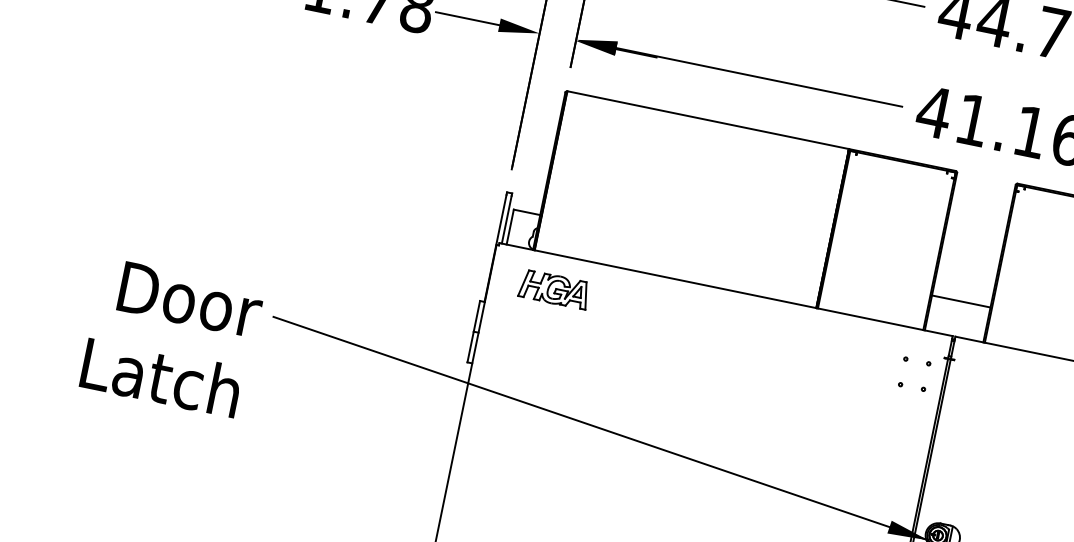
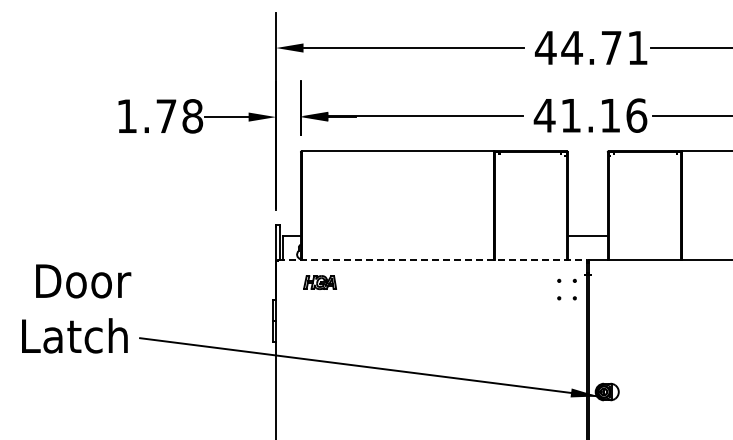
part: (553, 289) -> (319, 282), size x0.7
line: (726, 289) -> (432, 259), solid -> dashed
text: (172, 337) -> (76, 308), moved

